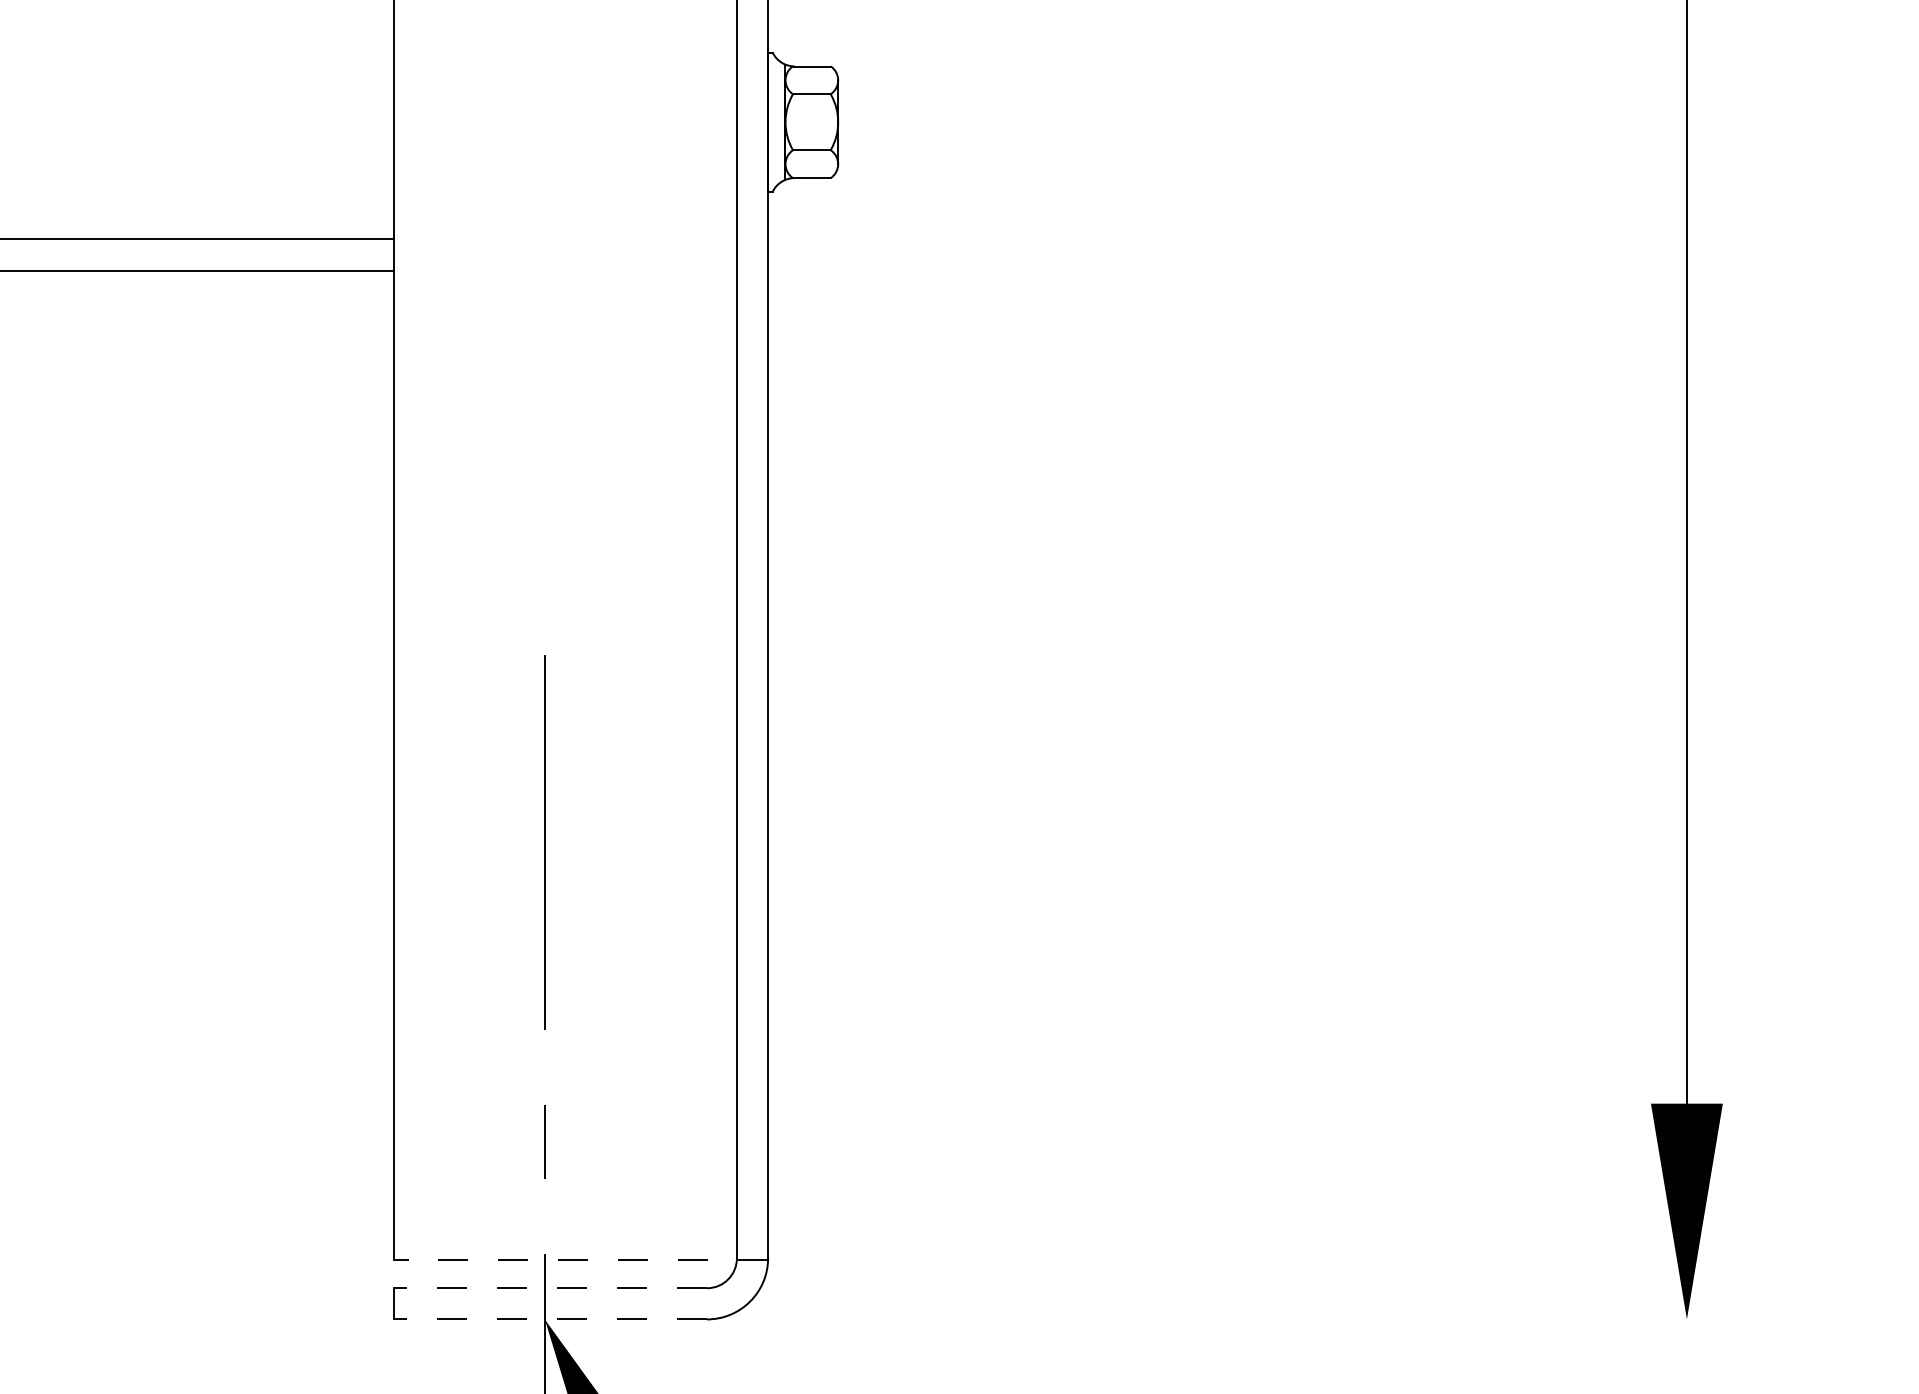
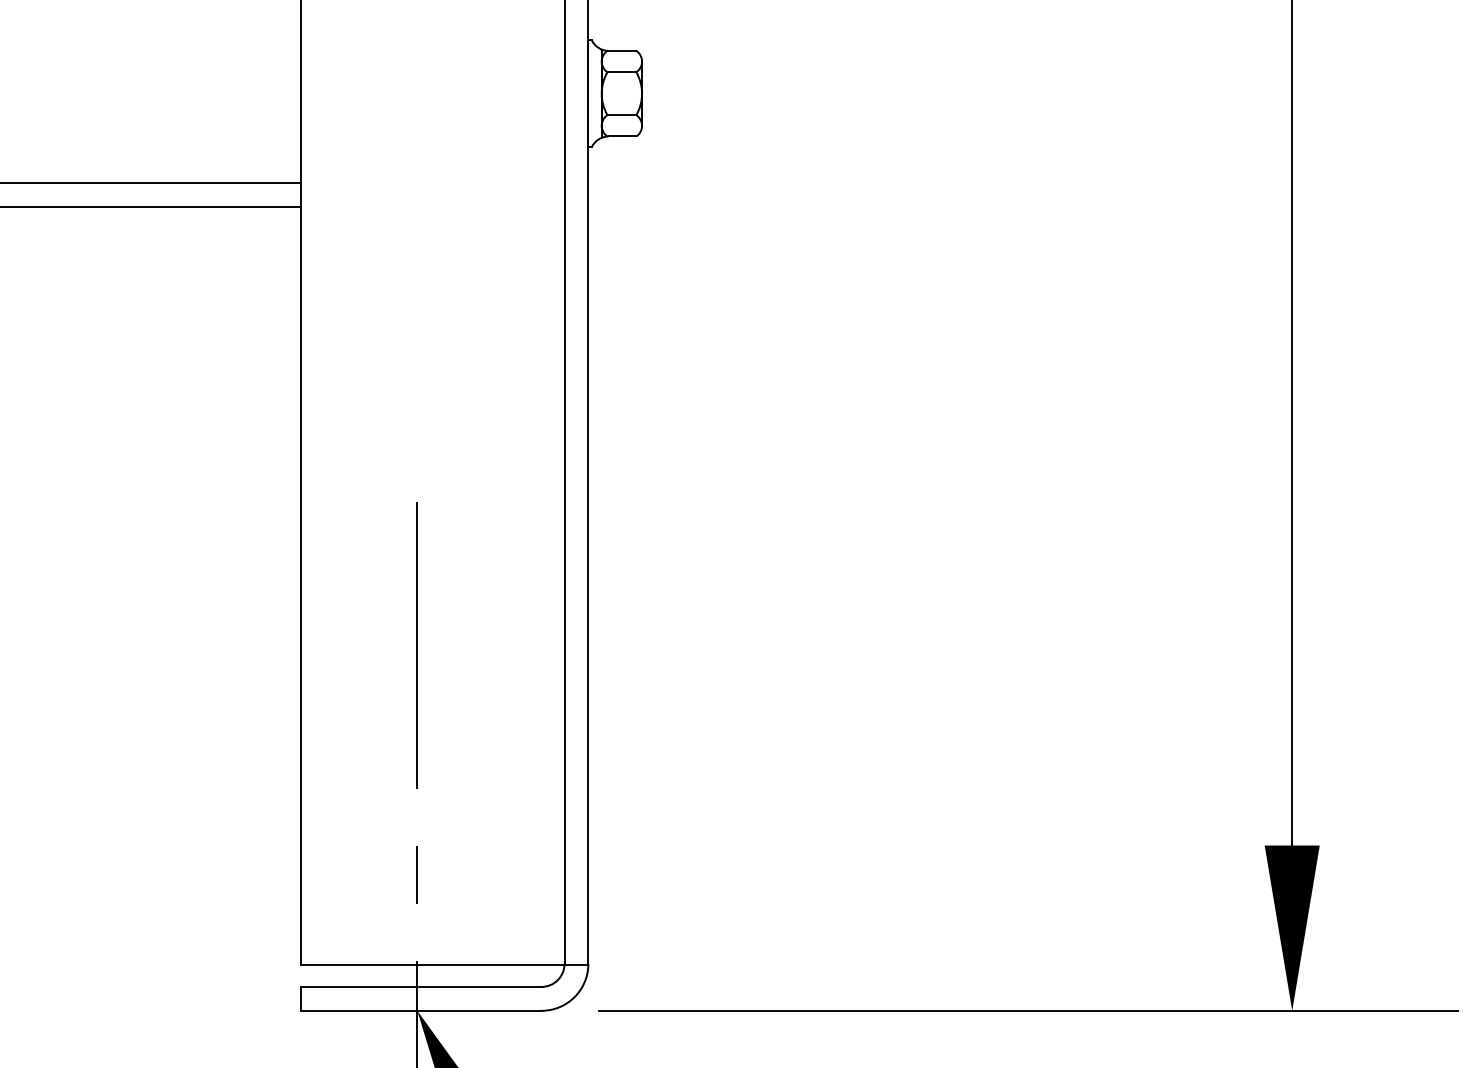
line: (580, 1260) -> (444, 965), dashed -> solid
line: (548, 1287) -> (420, 986), dashed -> solid
line: (548, 1319) -> (420, 1010), dashed -> solid
line: (1341, 1319) -> (1027, 1010), added

